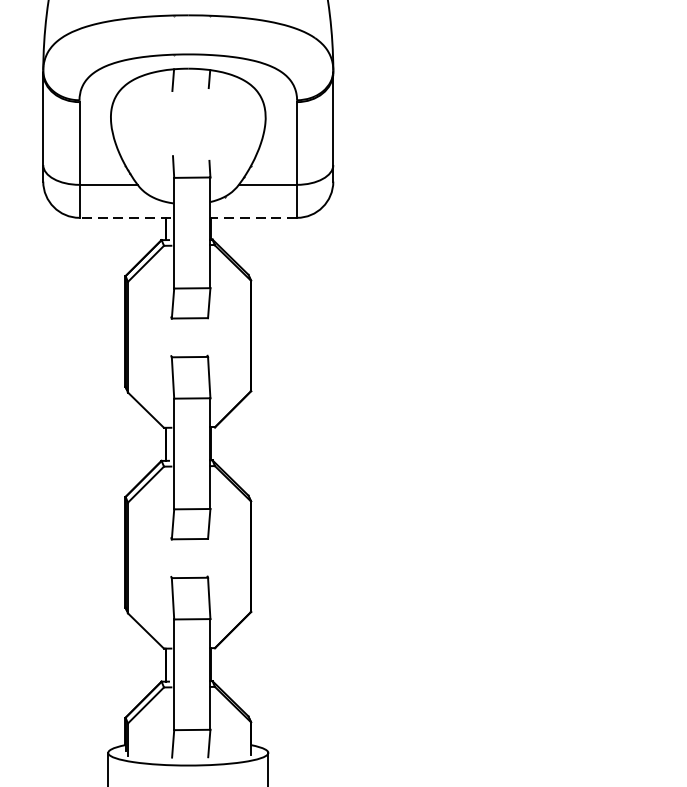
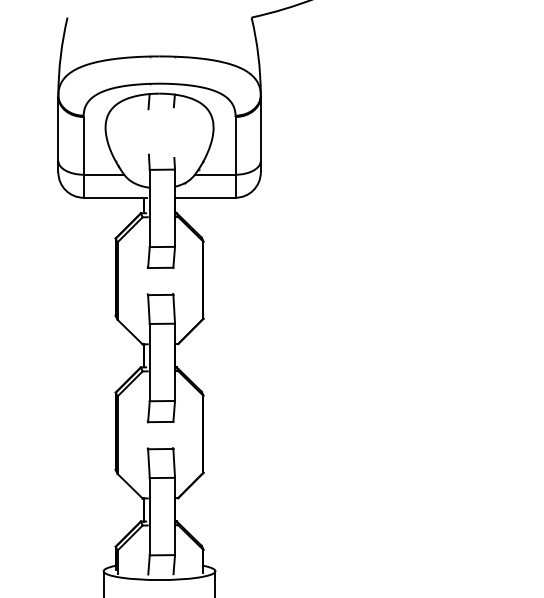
line: (125, 217) -> (115, 197), dashed -> solid
line: (252, 217) -> (204, 197), dashed -> solid

